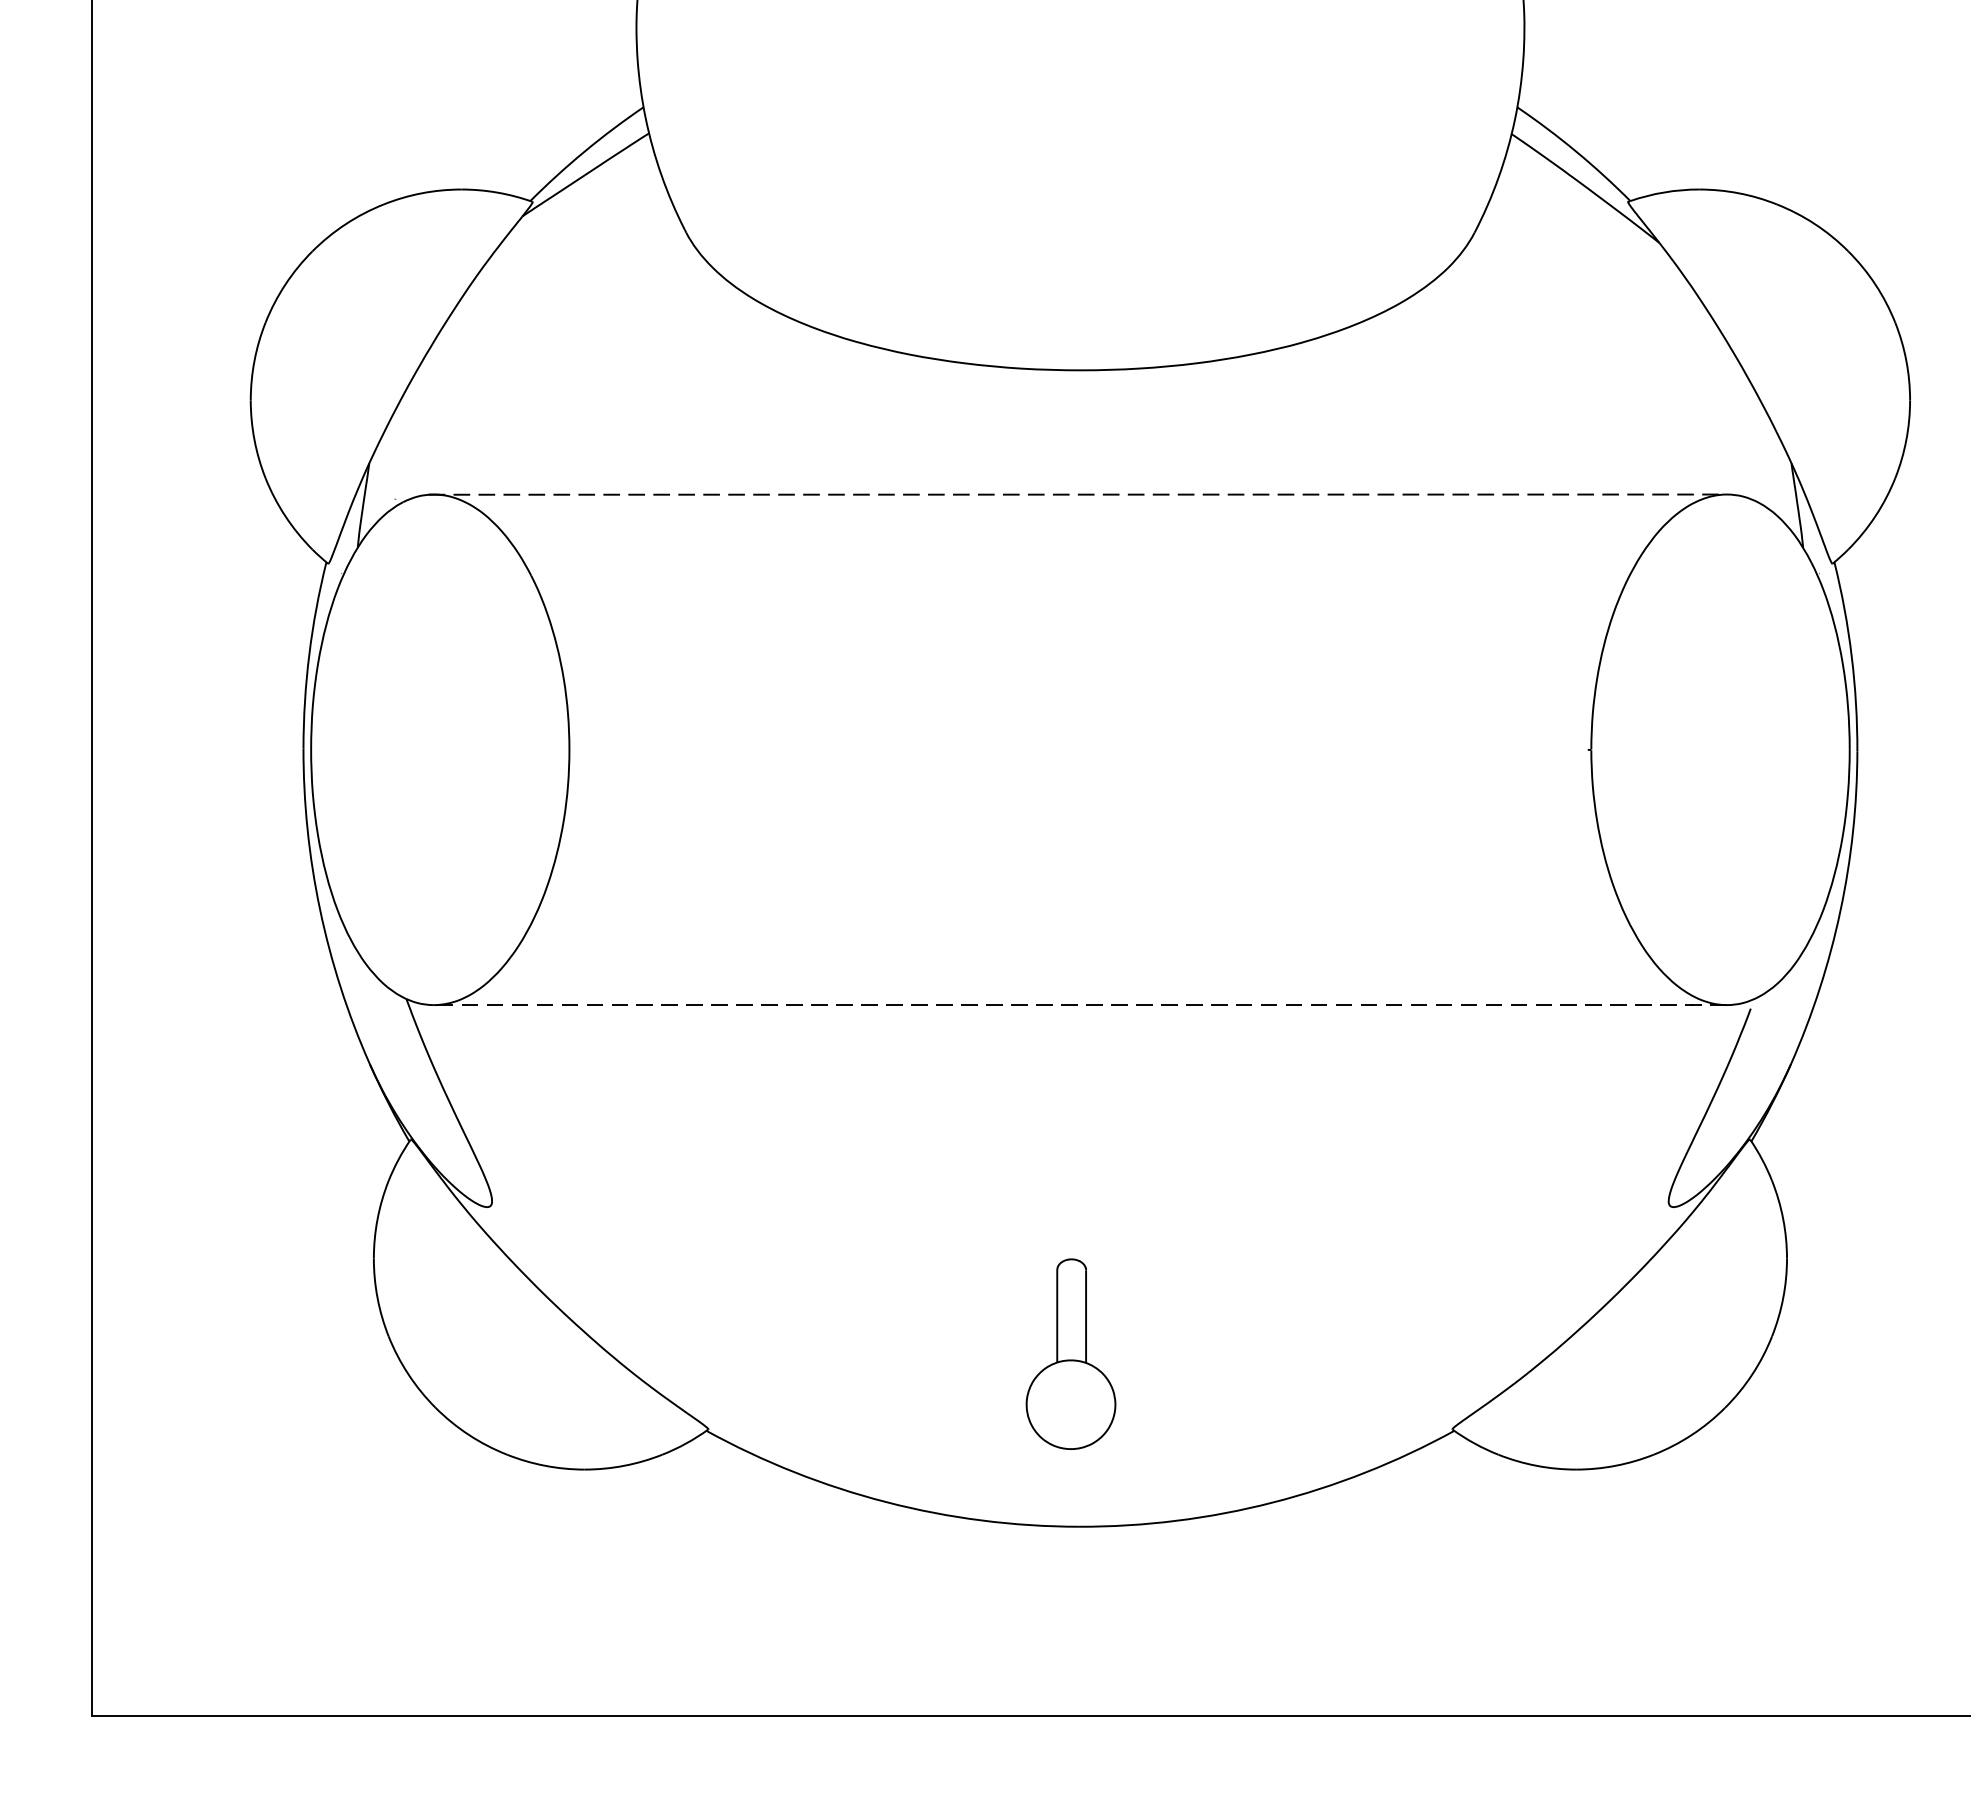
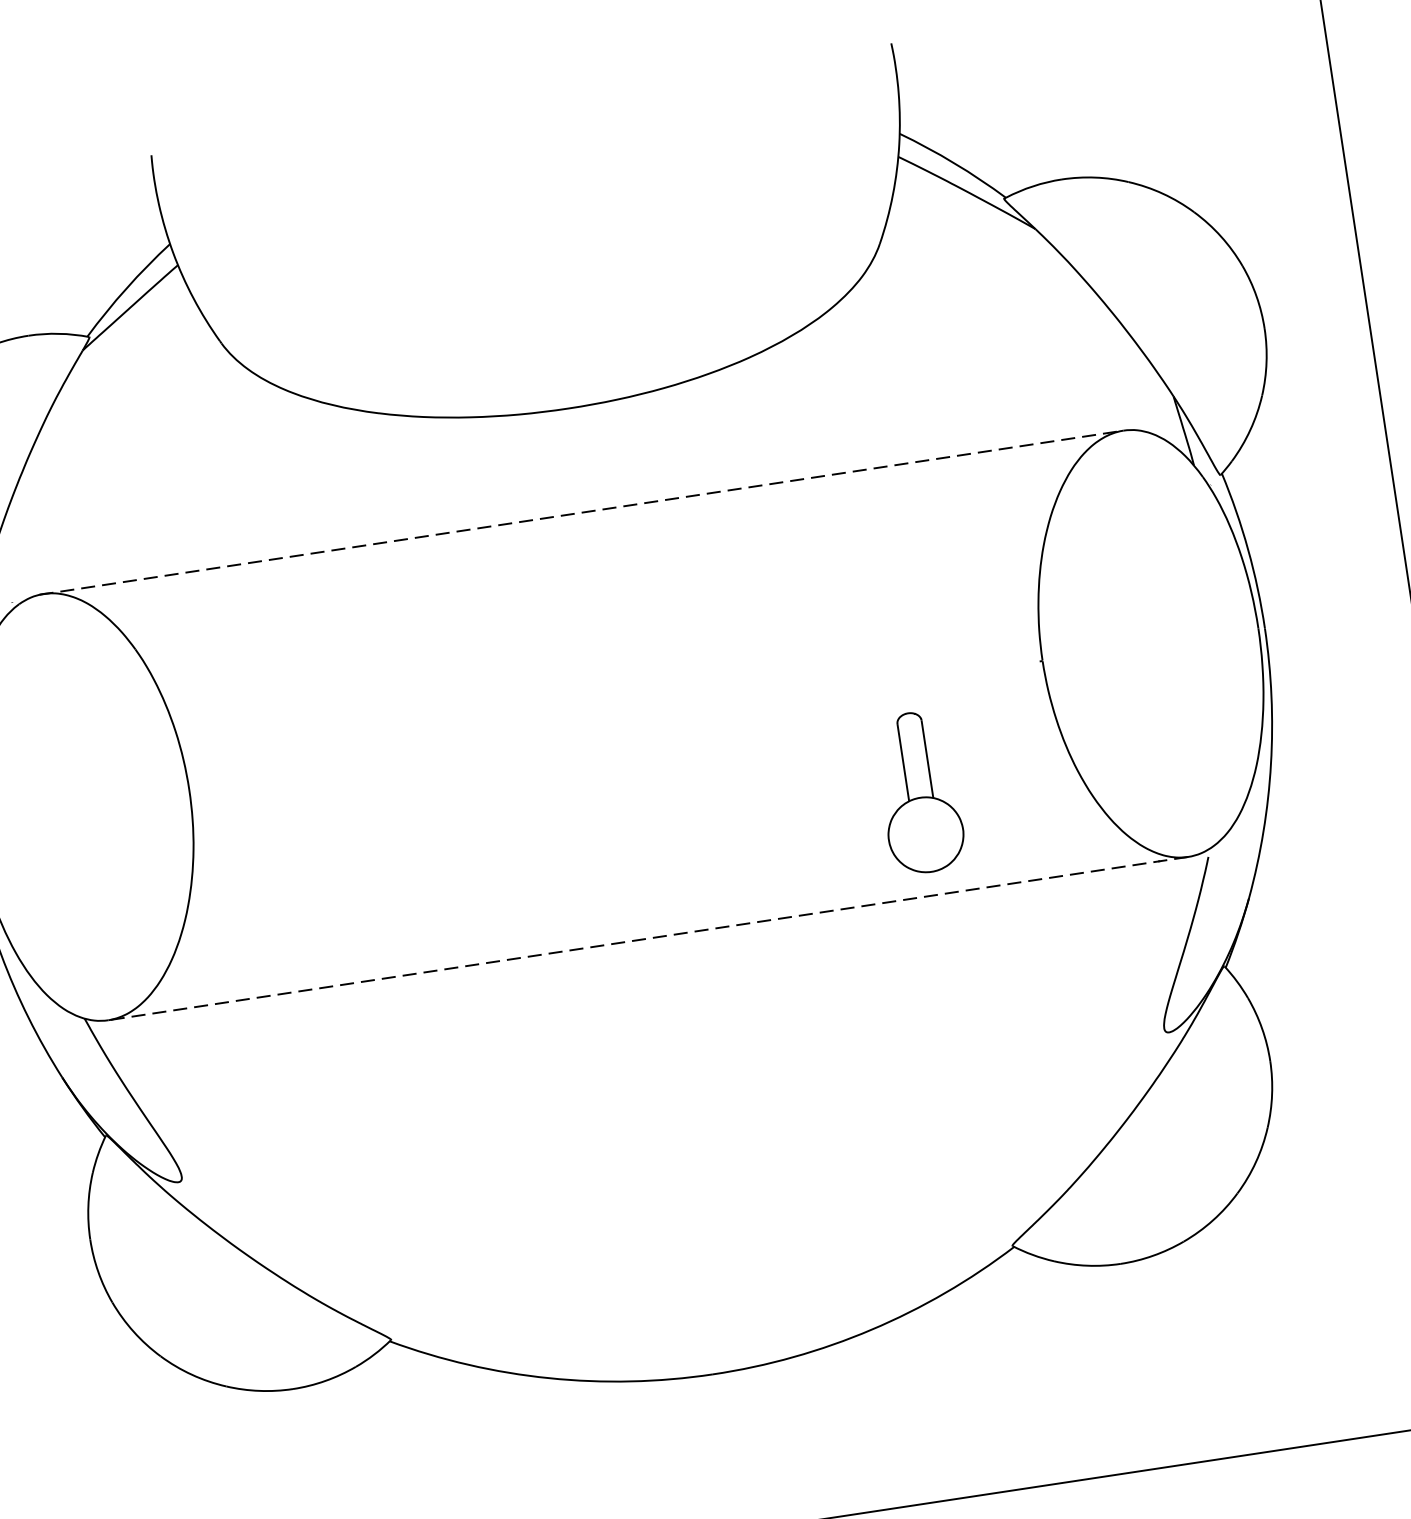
part: (1070, 1353) -> (919, 792), moved

